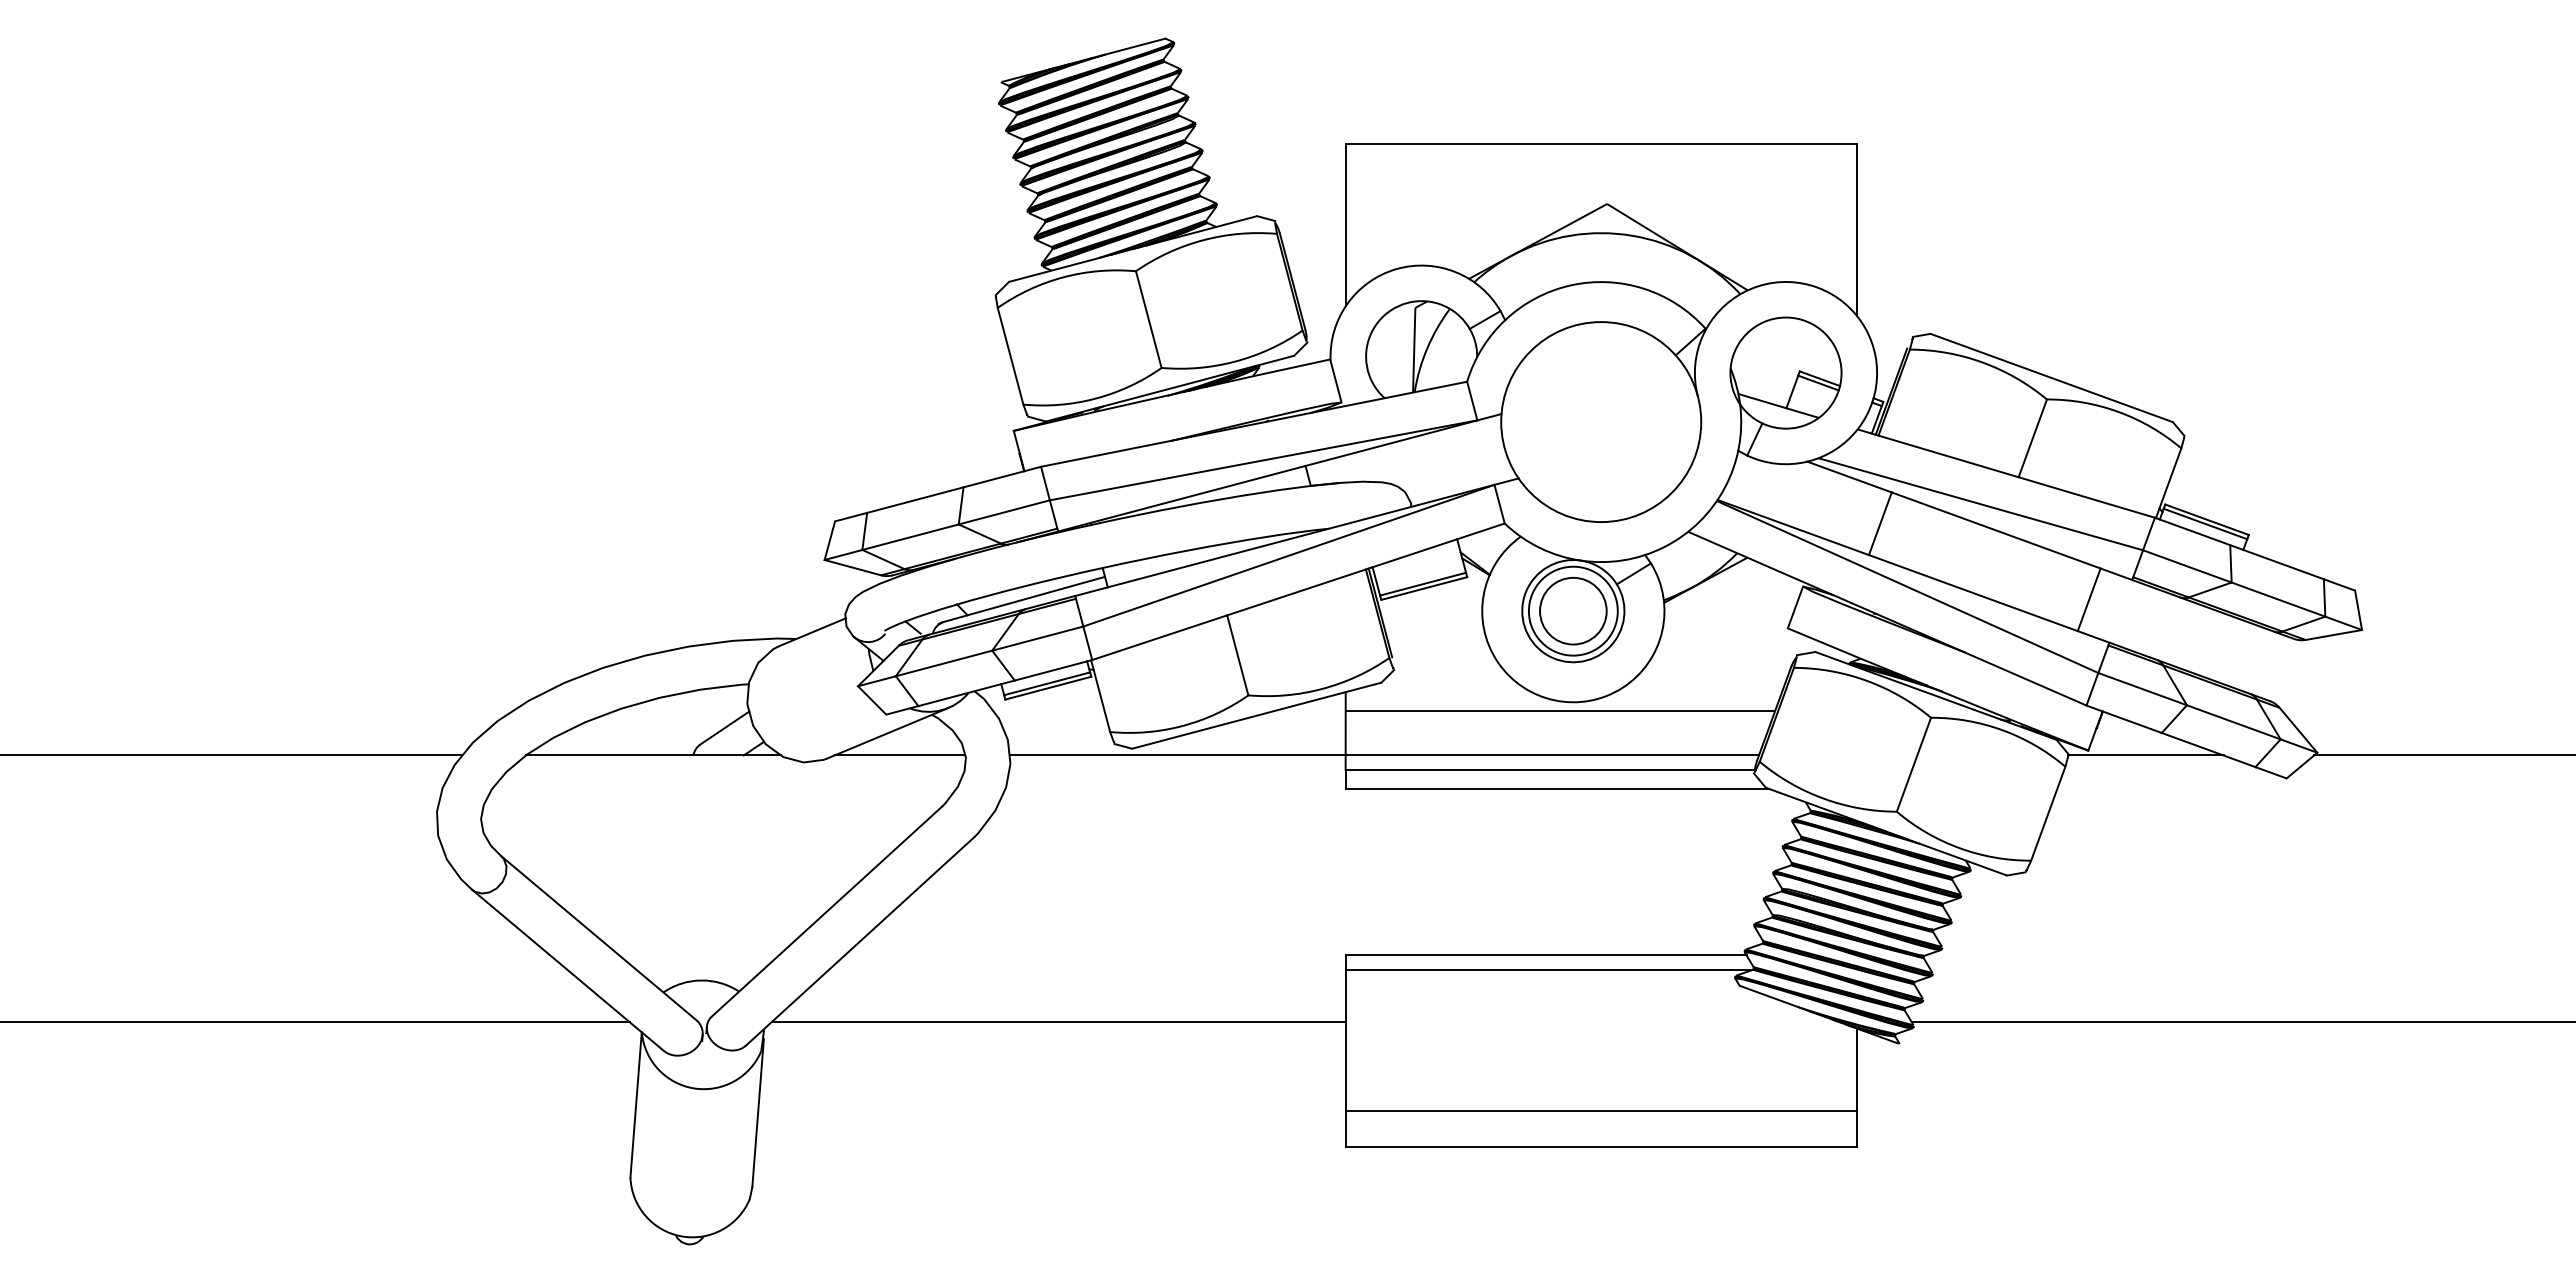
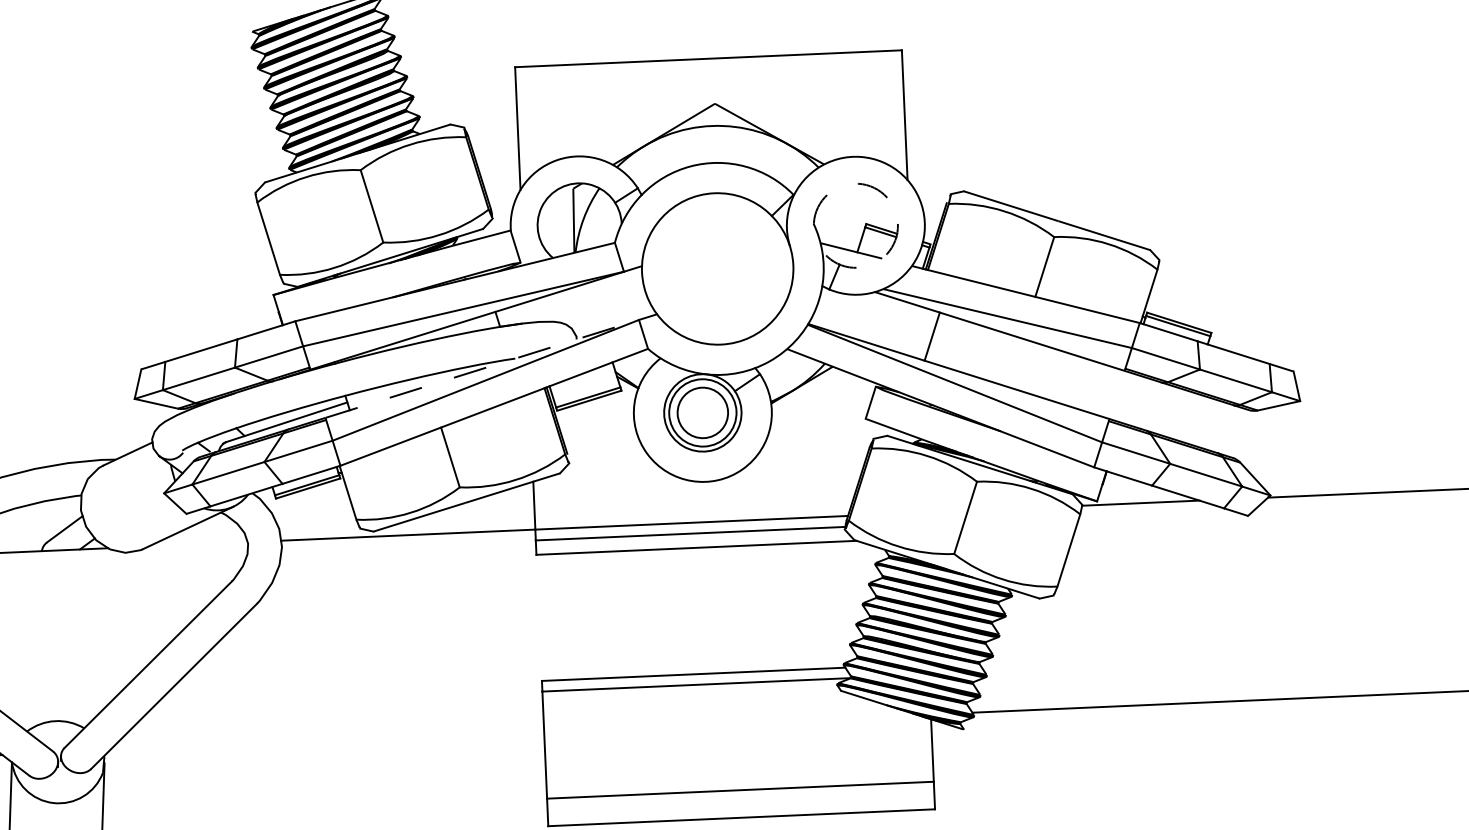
circle: (1785, 372) -> (855, 225), solid -> dashed
line: (1284, 540) -> (481, 368), solid -> dashed
line: (2088, 599) -> (1092, 387), removed
line: (1560, 711) -> (696, 489), removed
line: (899, 755) -> (197, 544), removed
line: (1058, 1022) -> (326, 741), removed

